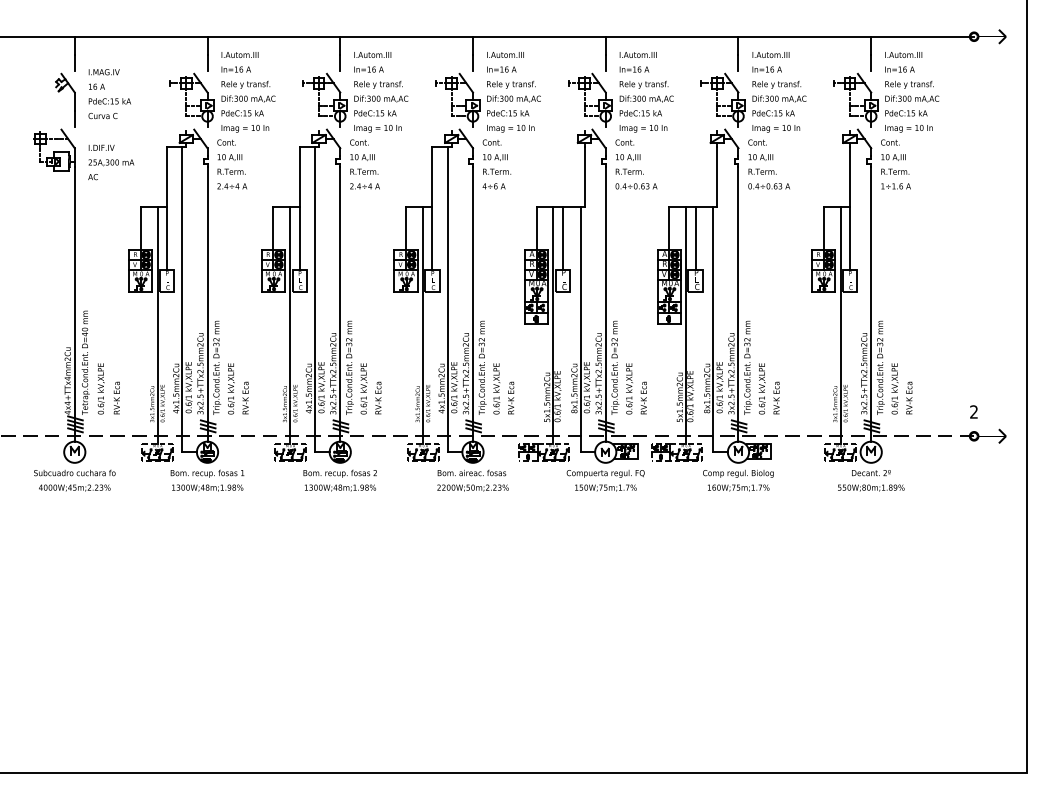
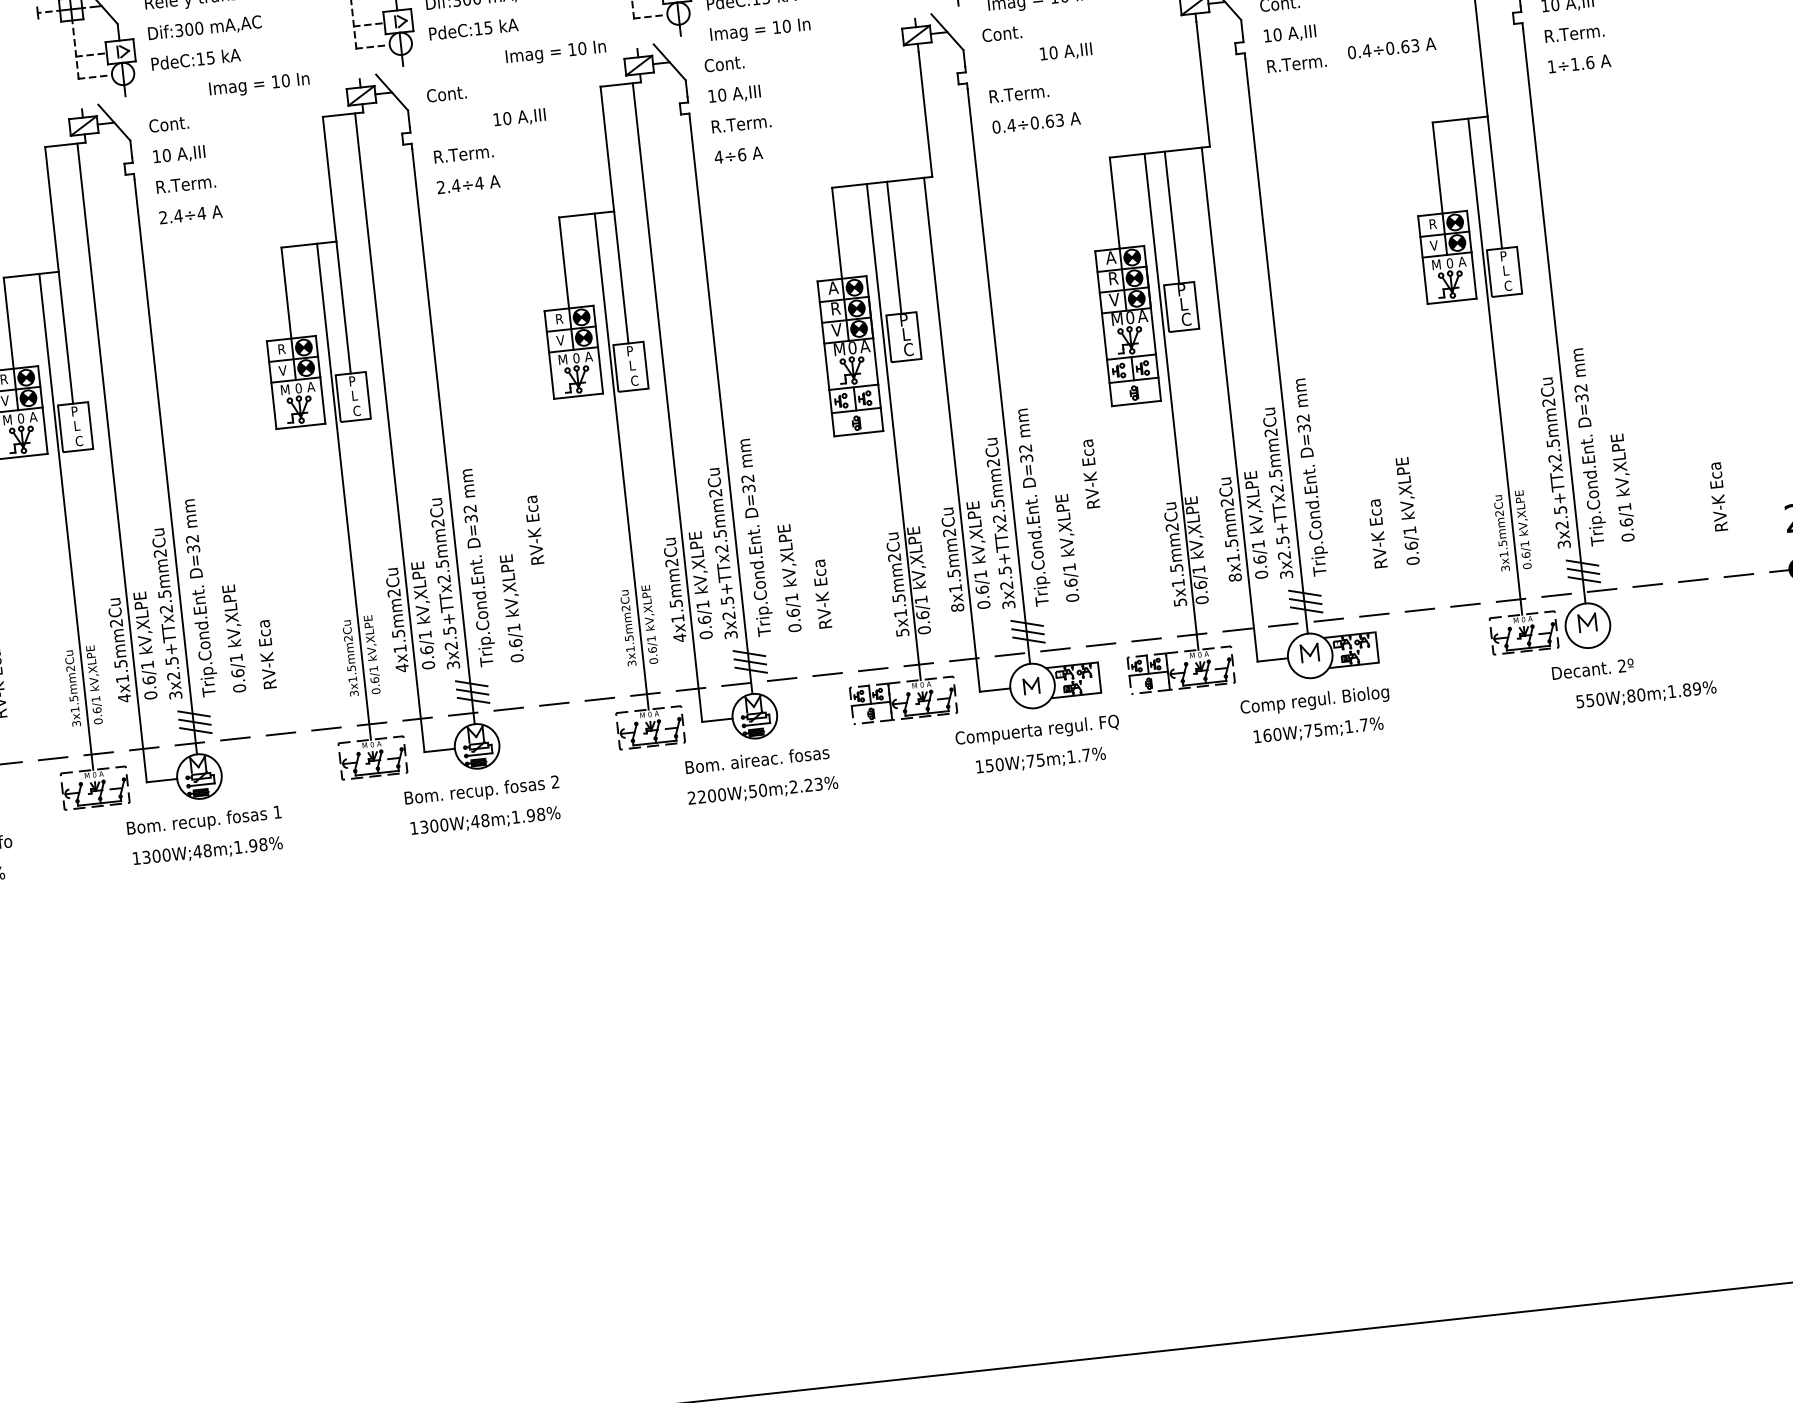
text: (245, 128) -> (259, 84), moved
text: (377, 128) -> (554, 52), moved
text: (362, 157) -> (519, 117), moved
text: (628, 157) -> (1066, 52), moved
text: (768, 186) -> (1390, 48), moved
text: (761, 388) -> (1406, 510), moved
text: (378, 397) -> (534, 529), moved
text: (643, 397) -> (1089, 472), moved
text: (909, 397) -> (1718, 495), moved
text: (871, 487) -> (1646, 693), moved

